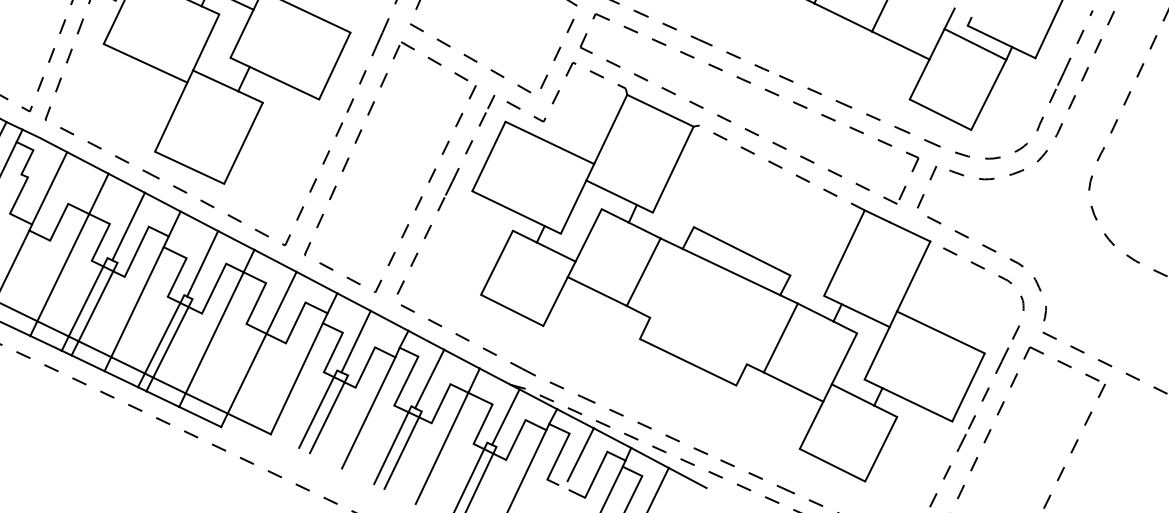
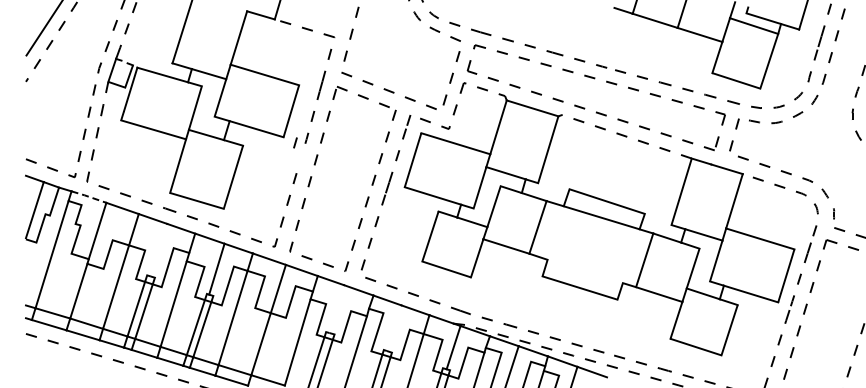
line: (339, 129) -> (295, 142), moved
line: (44, 140) -> (88, 196), solid -> dashed
line: (128, 225) -> (158, 249), removed
line: (355, 342) -> (336, 309), removed
line: (428, 379) -> (393, 328), removed

